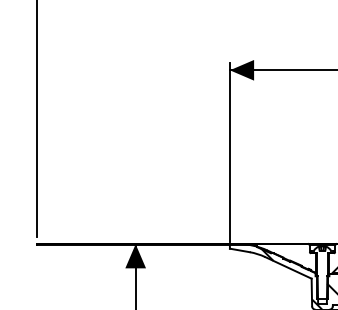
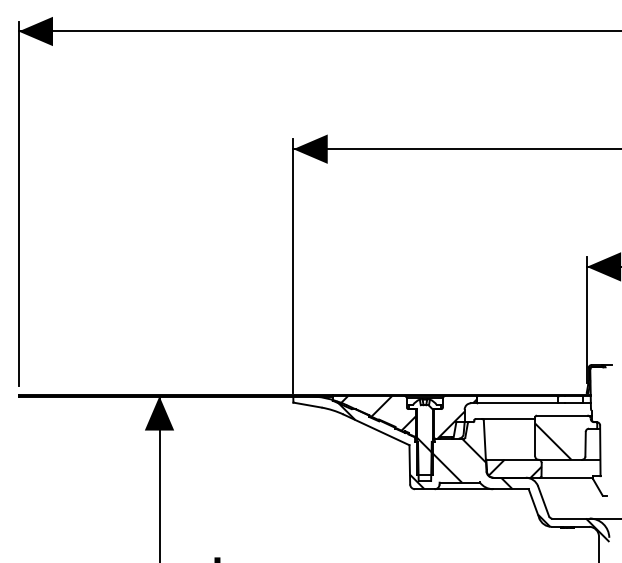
hatch: (289, 256) -> (378, 413), added
hatch: (322, 267) -> (424, 429), added

